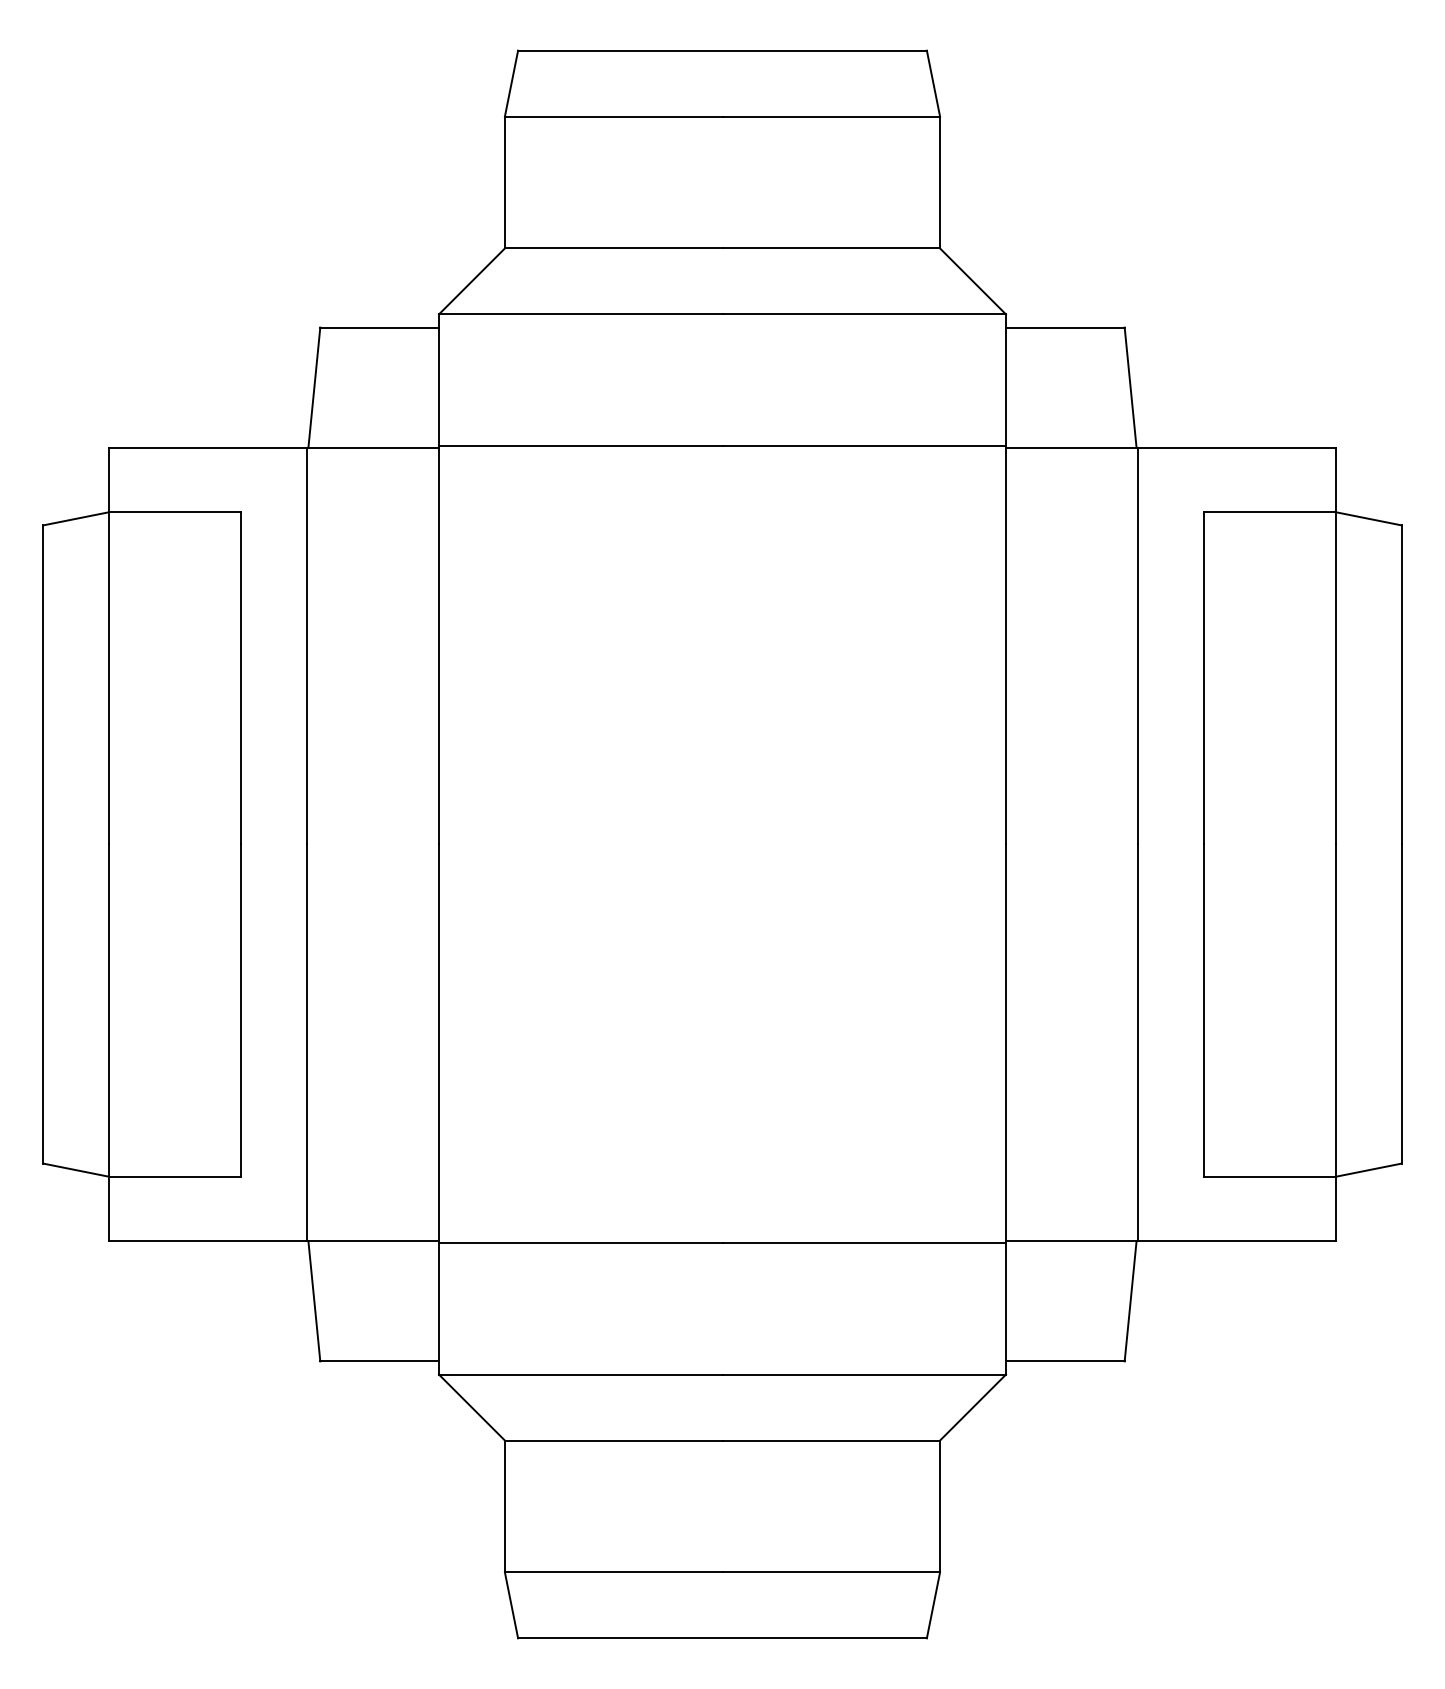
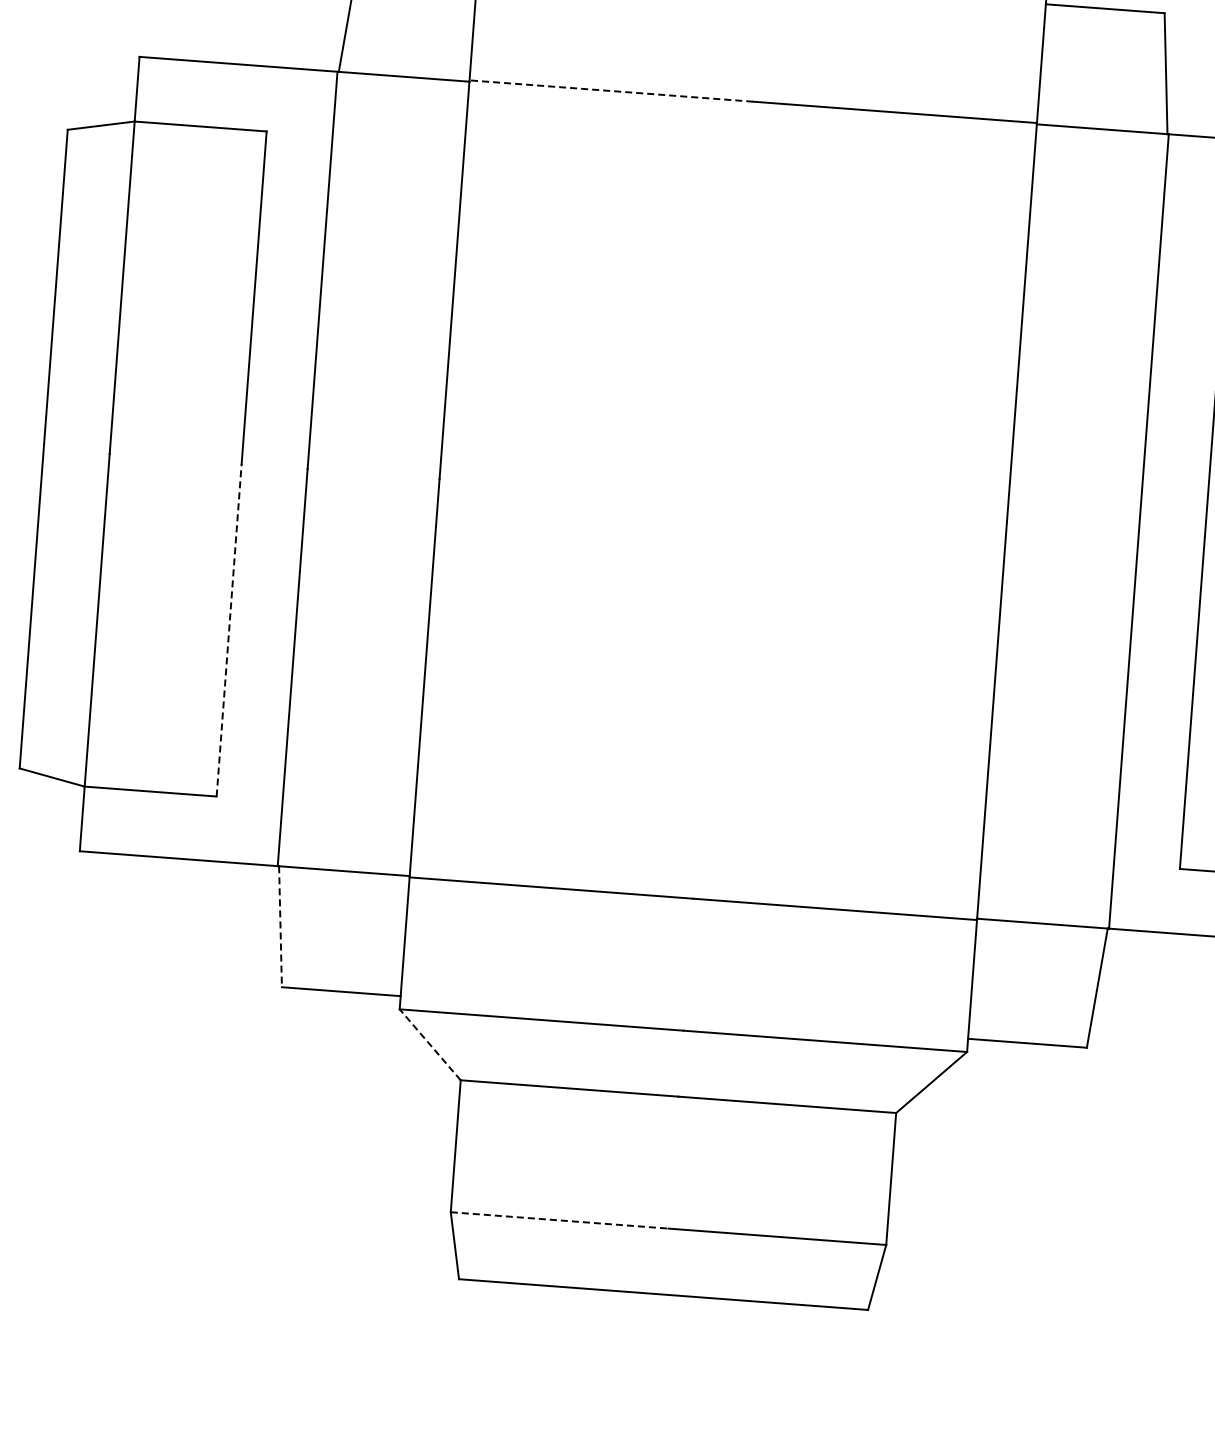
line: (580, 446) -> (611, 91), solid -> dashed
line: (241, 1010) -> (229, 630), solid -> dashed
line: (314, 1301) -> (280, 926), solid -> dashed
line: (471, 1407) -> (429, 1044), solid -> dashed
line: (613, 1572) -> (559, 1220), solid -> dashed

